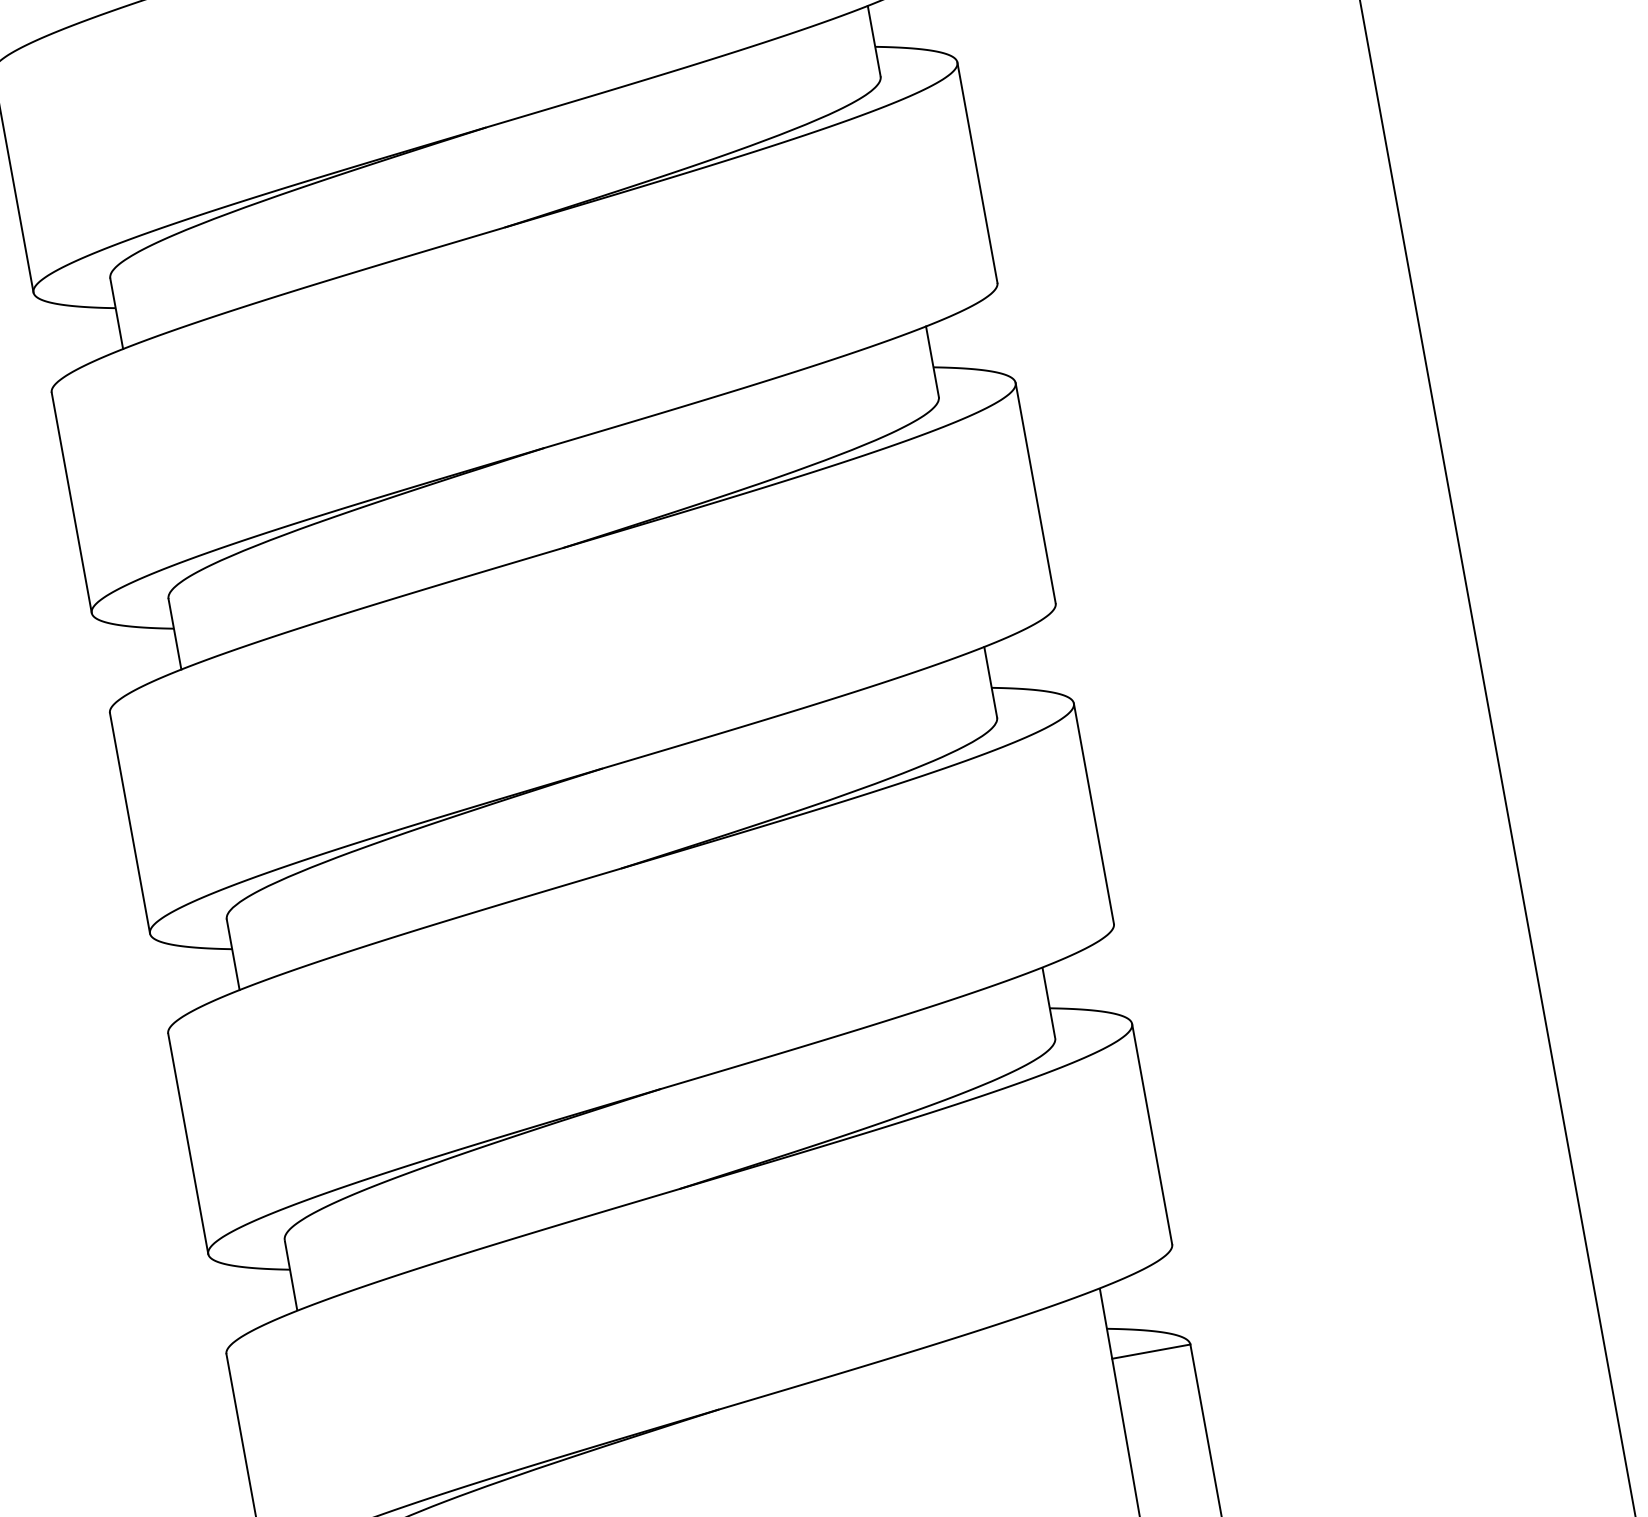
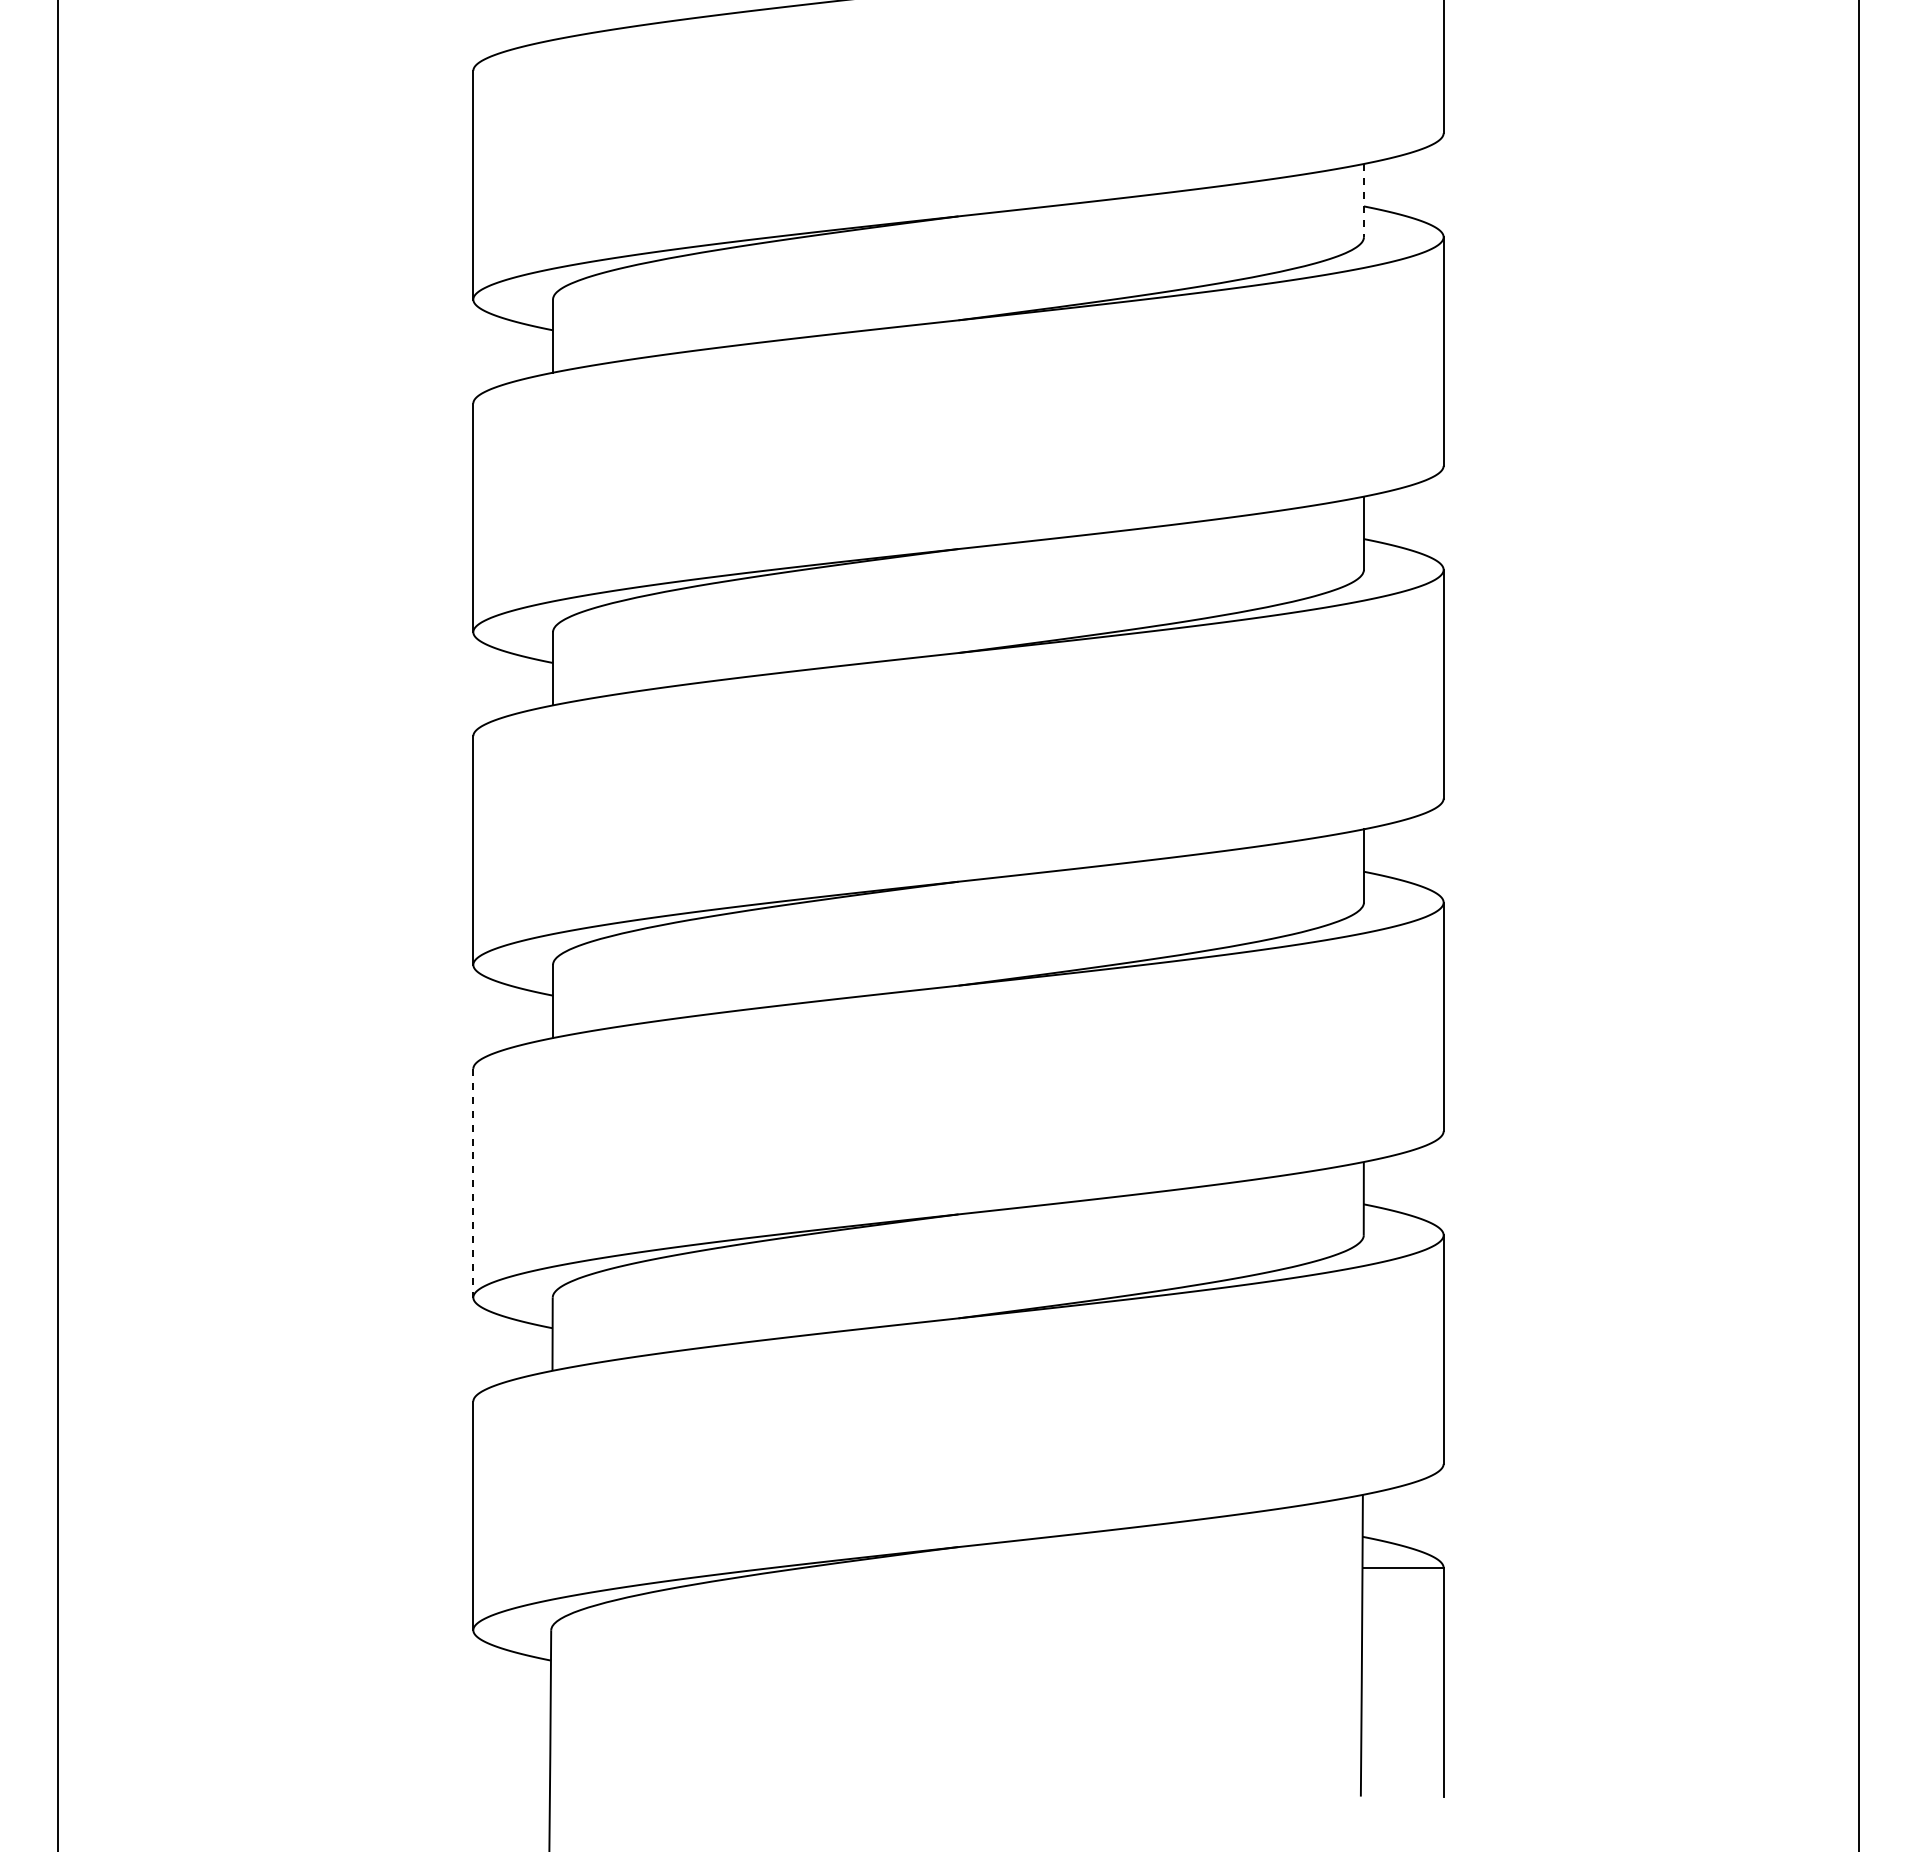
line: (873, 41) -> (1363, 200), solid -> dashed
line: (188, 1144) -> (473, 1183), solid -> dashed

